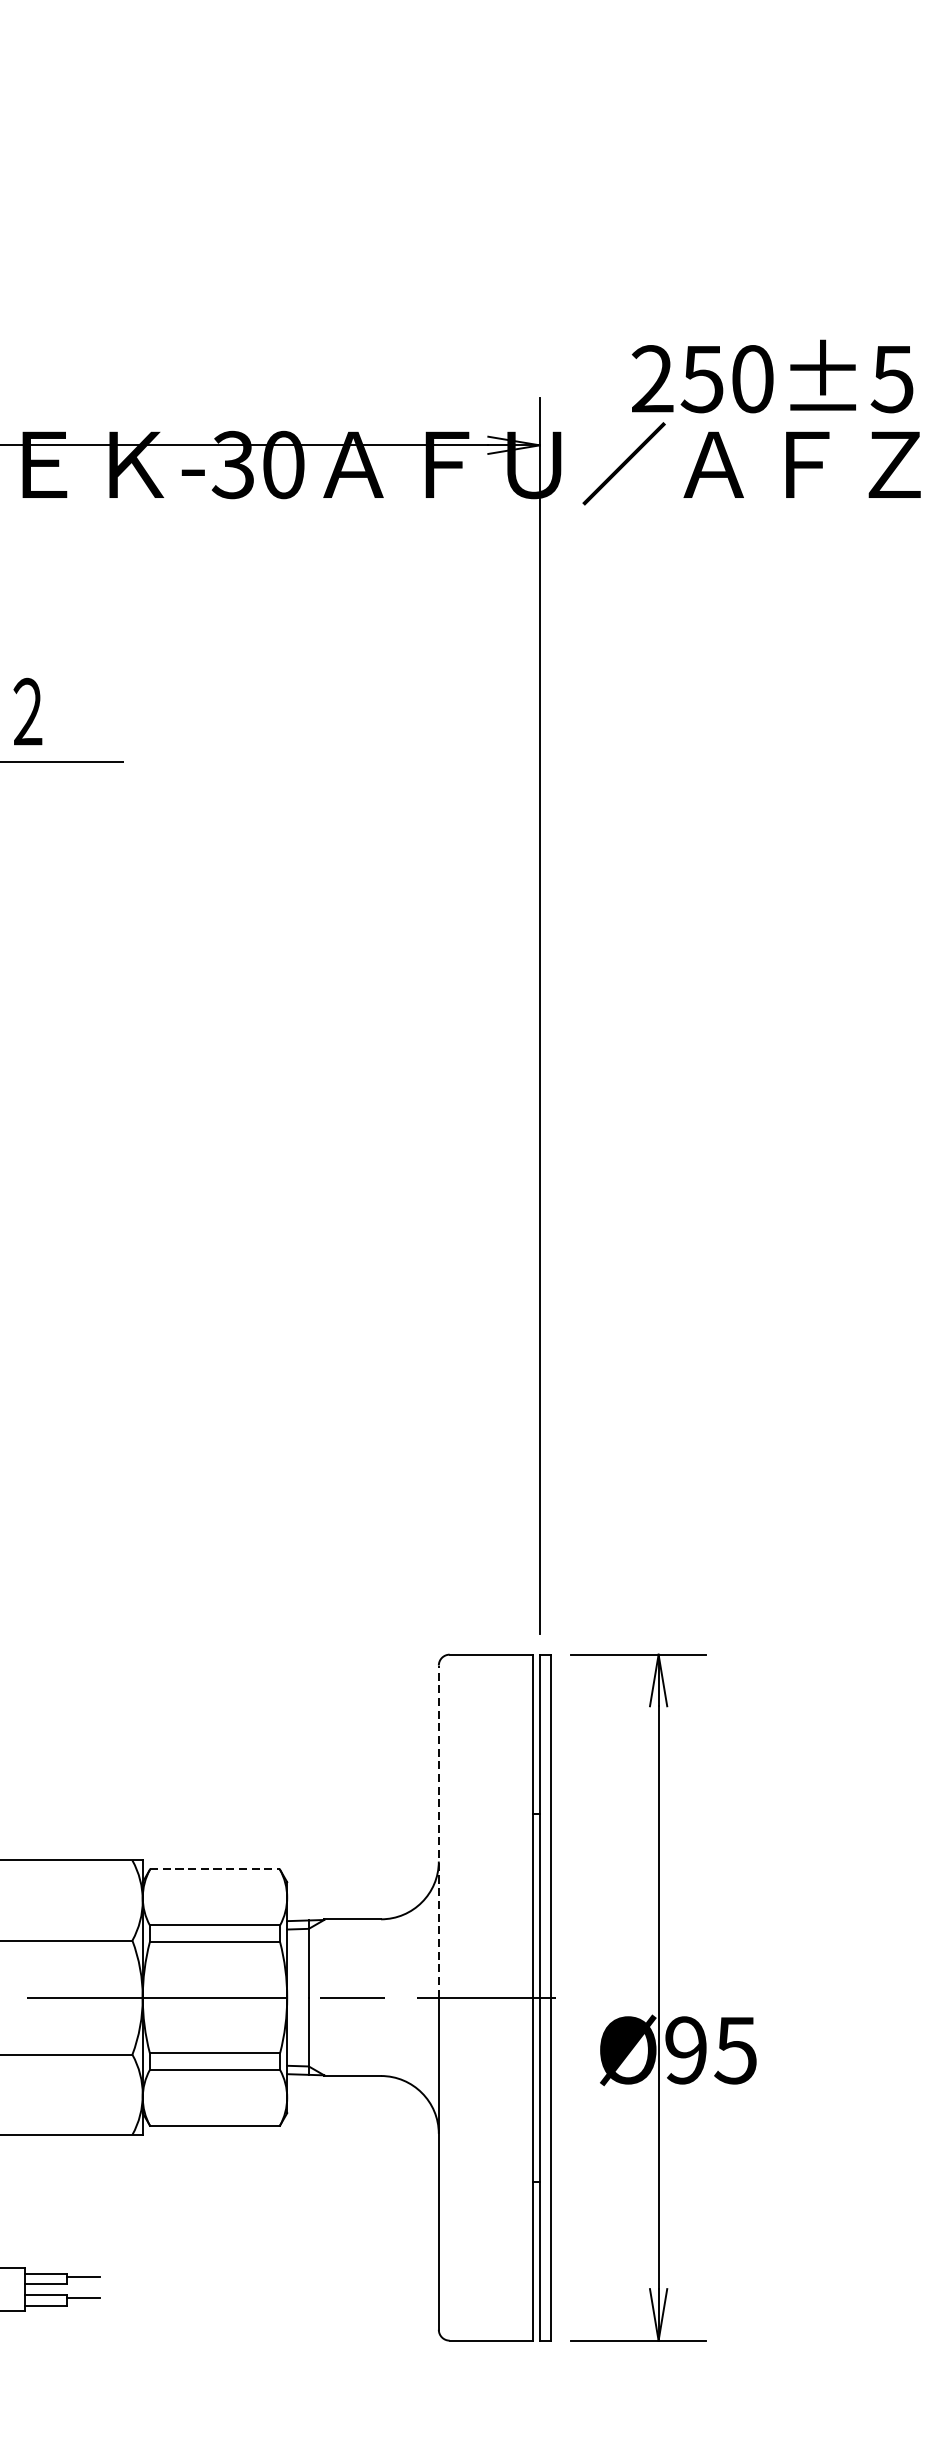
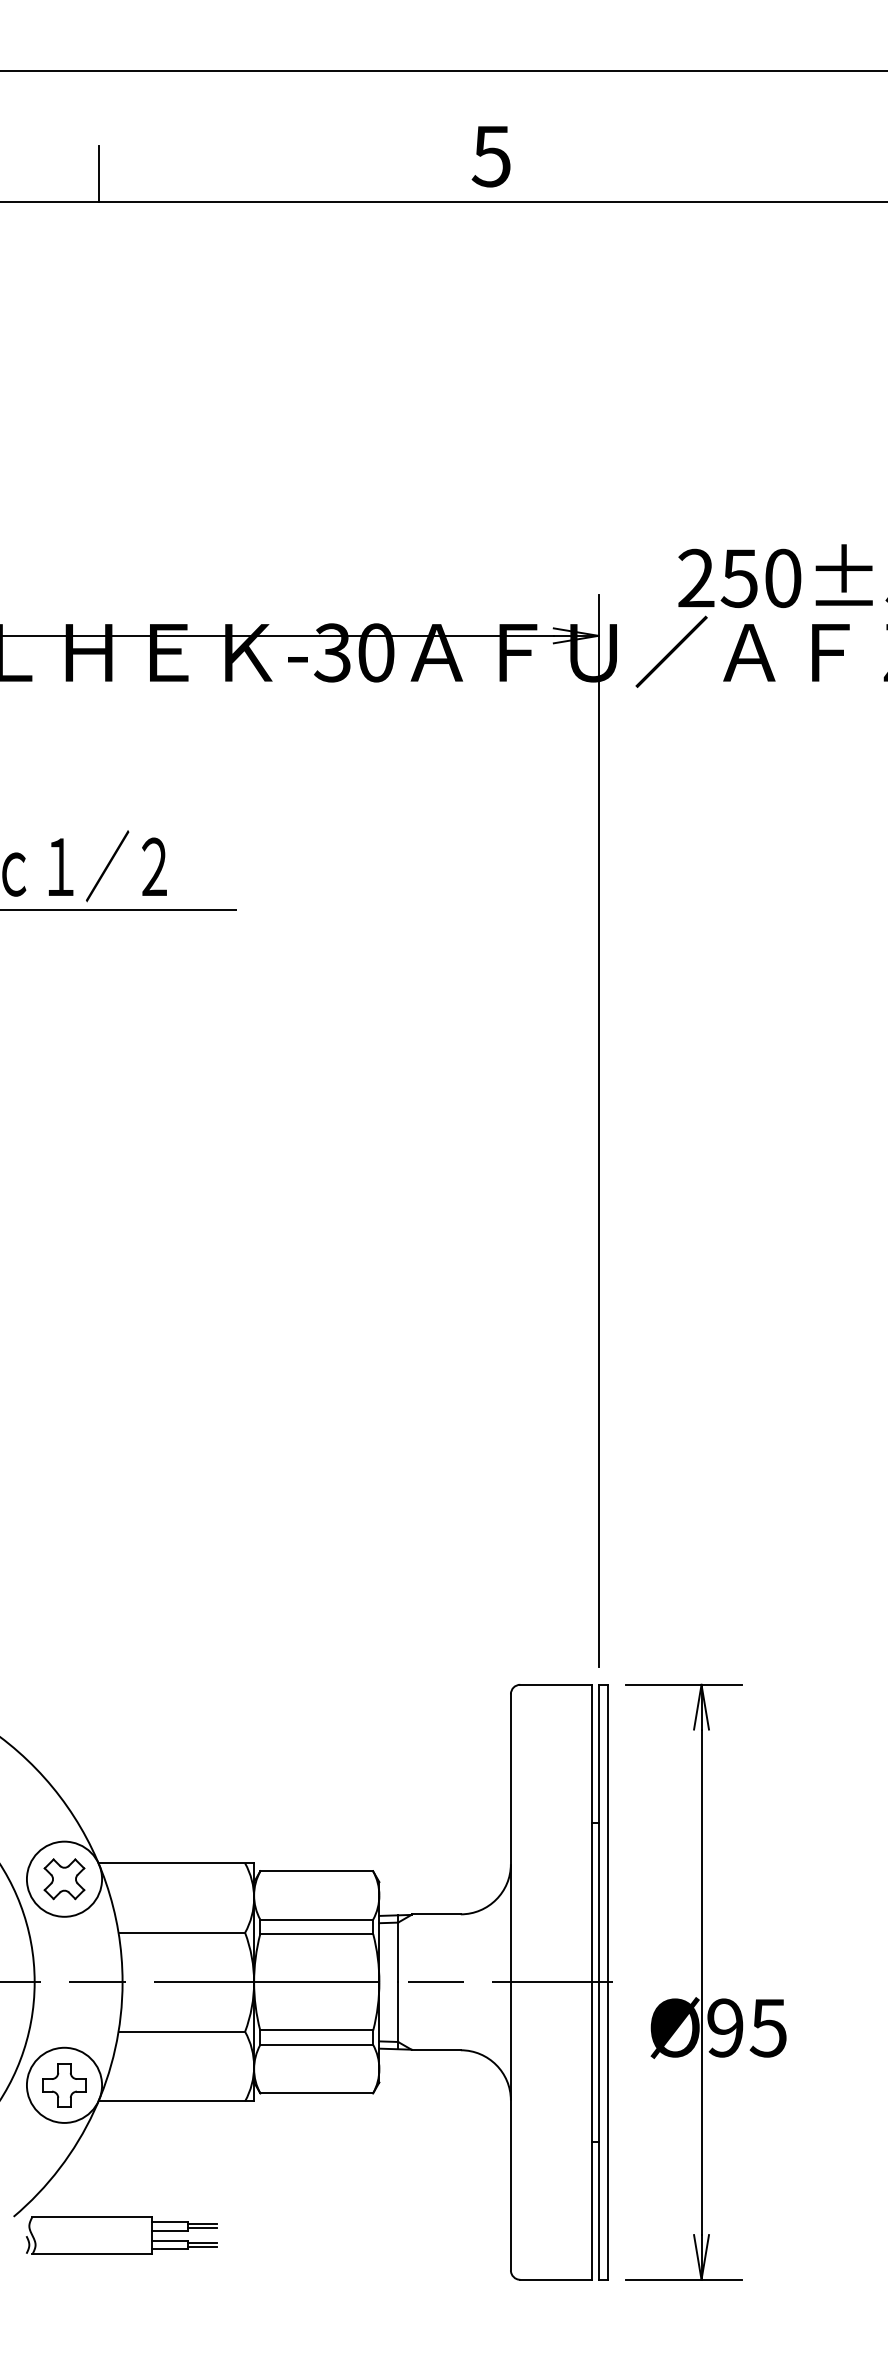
line: (438, 1830) -> (510, 1837), dashed -> solid
line: (215, 1869) -> (317, 1871), dashed -> solid
line: (83, 2281) -> (202, 2228), added
line: (83, 2302) -> (202, 2246), added

